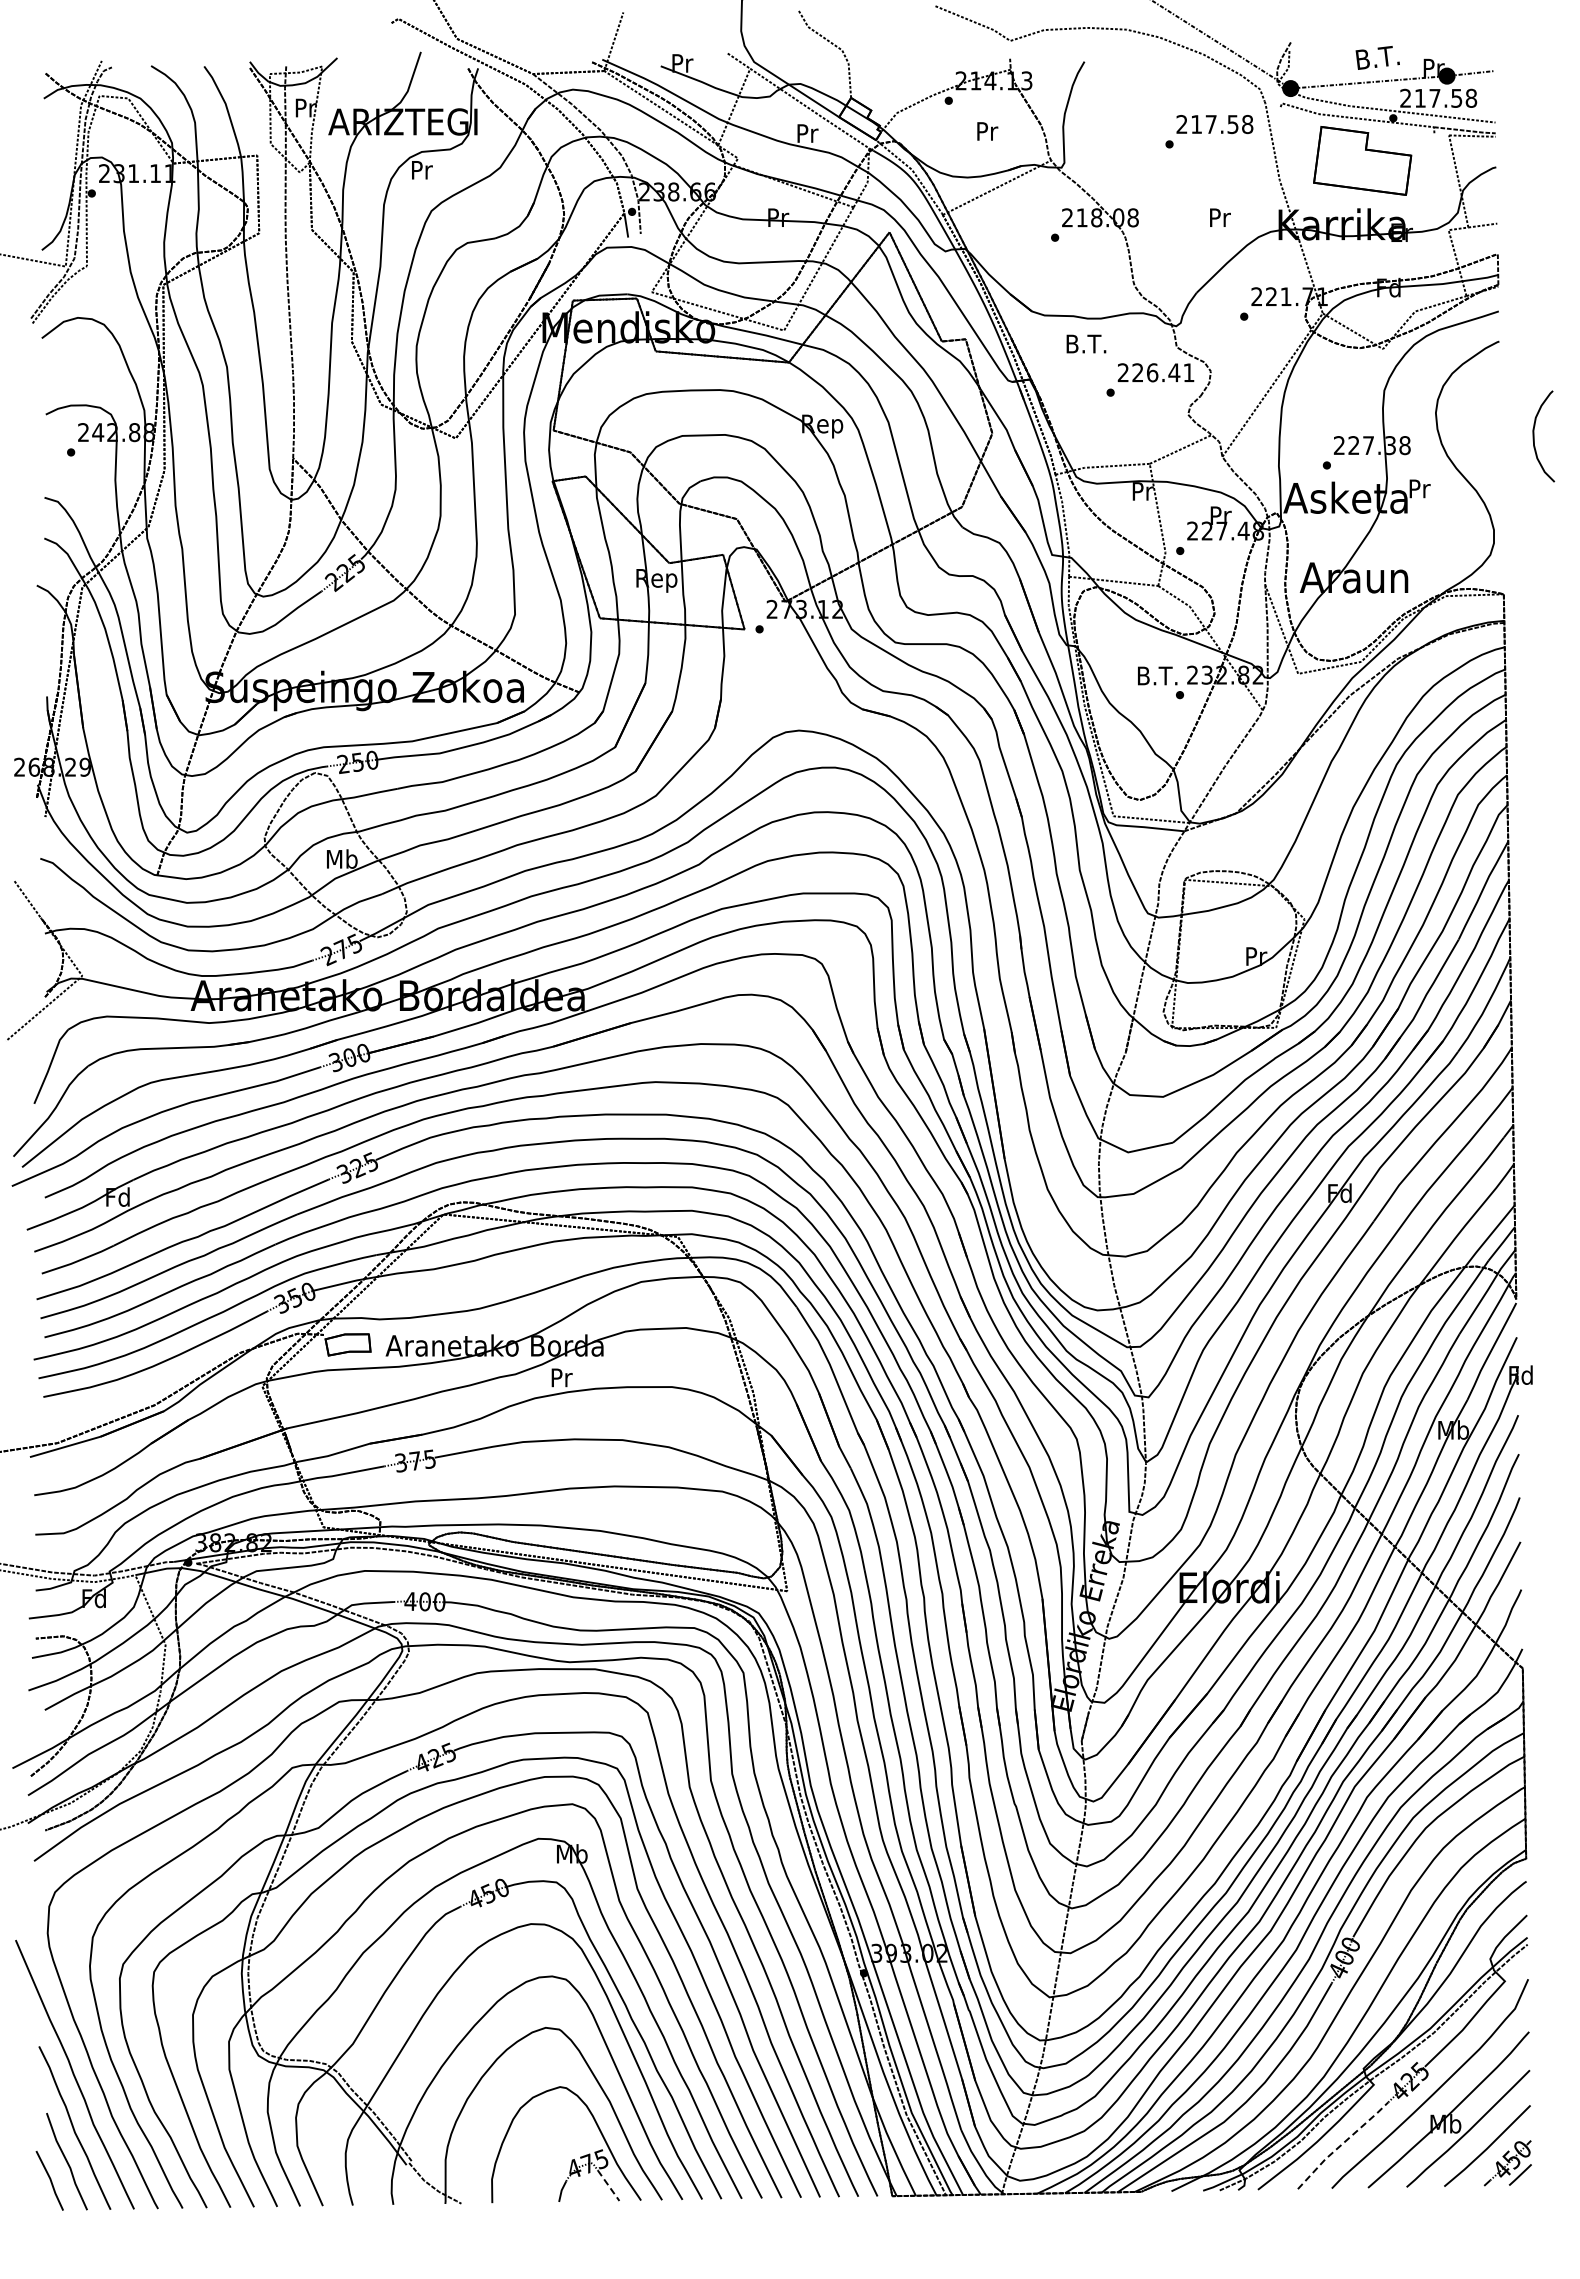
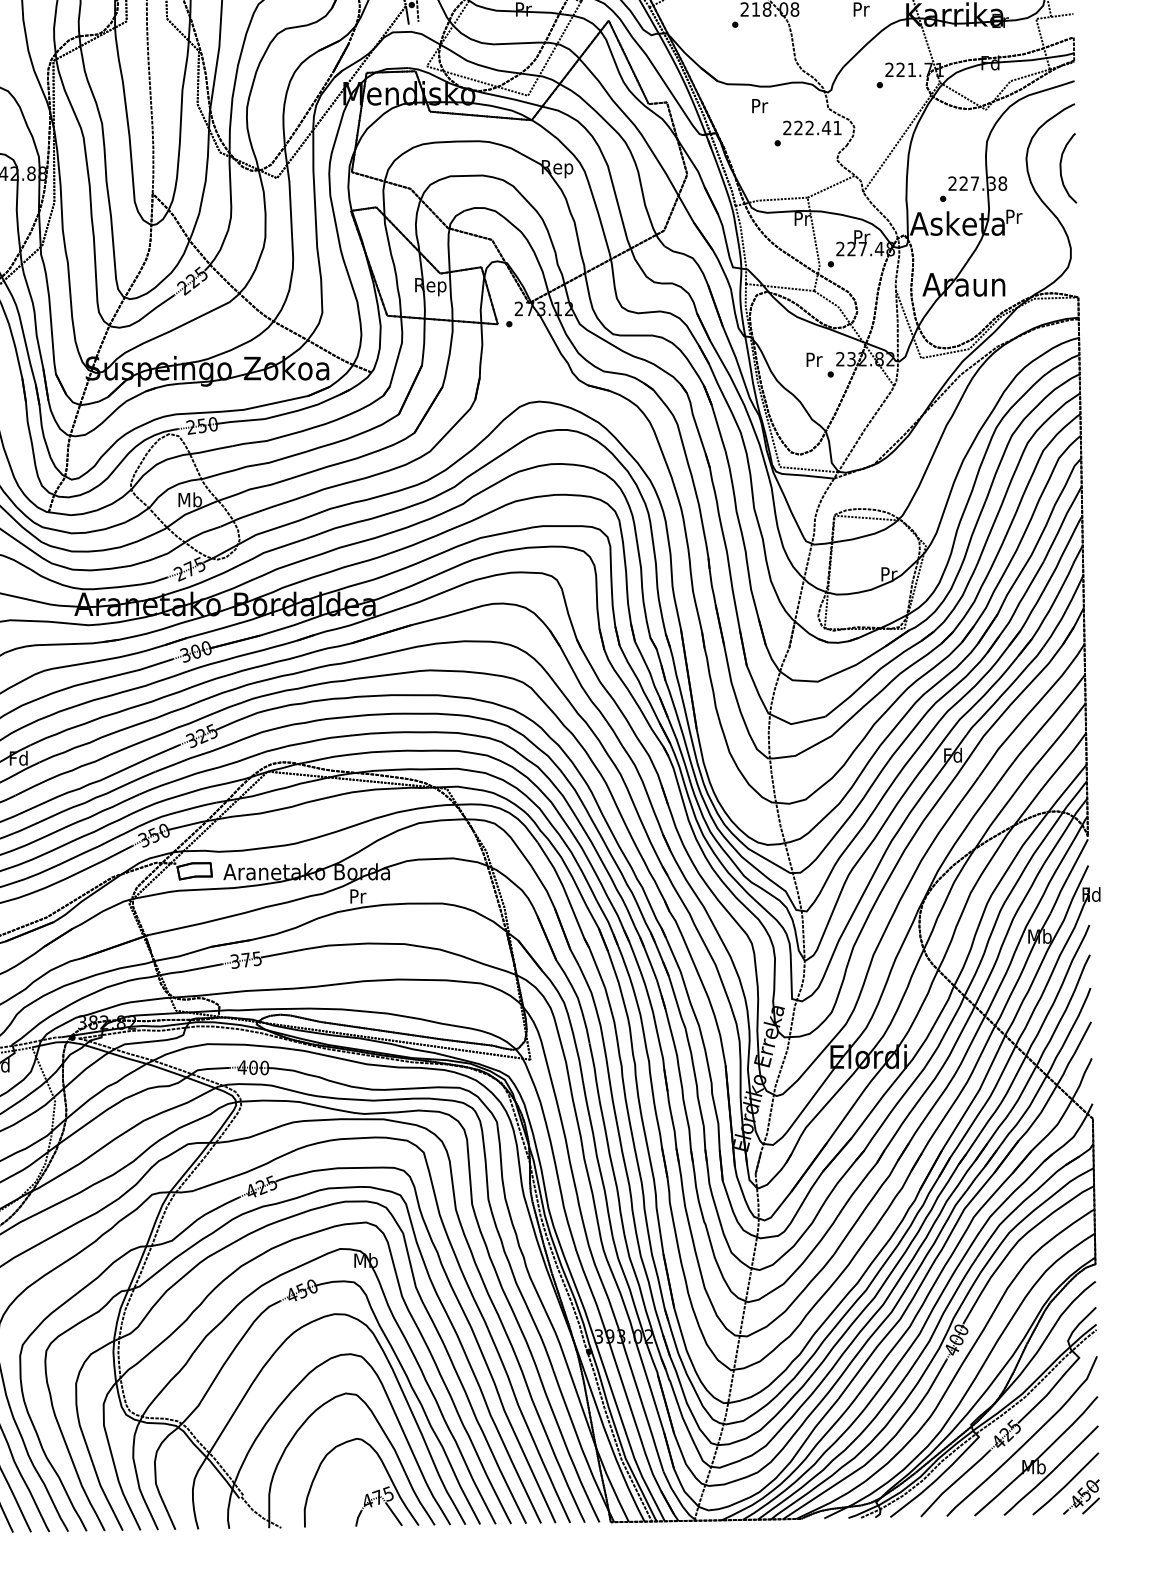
text: (1086, 343) -> (759, 105), B.T. -> Pr
text: (1152, 372) -> (809, 127), 226.41 -> 222.41
curve: (1534, 436) -> (1061, 168), moved
text: (1157, 675) -> (813, 359), B.T. -> Pr
line: (1342, 2144) -> (955, 1482), dashed -> solid
line: (608, 2185) -> (393, 1514), dashed -> solid

